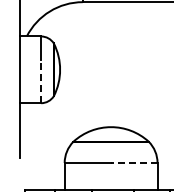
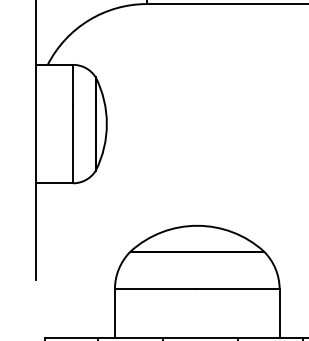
line: (41, 81) -> (73, 144), dashed -> solid
line: (133, 163) -> (236, 290), dashed -> solid

